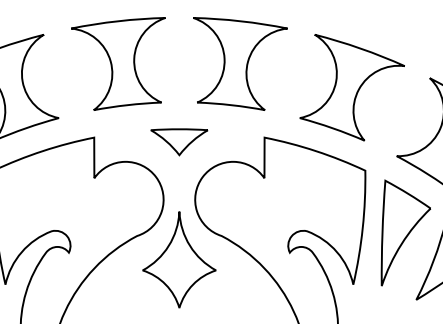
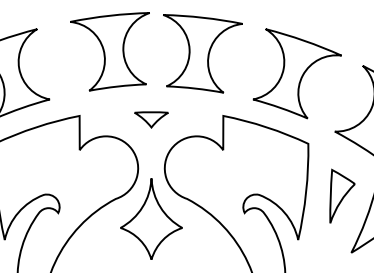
part: (117, 63) -> (109, 51), moved
part: (179, 141) -> (151, 119), size x0.7
part: (405, 233) -> (342, 196), size x0.6

